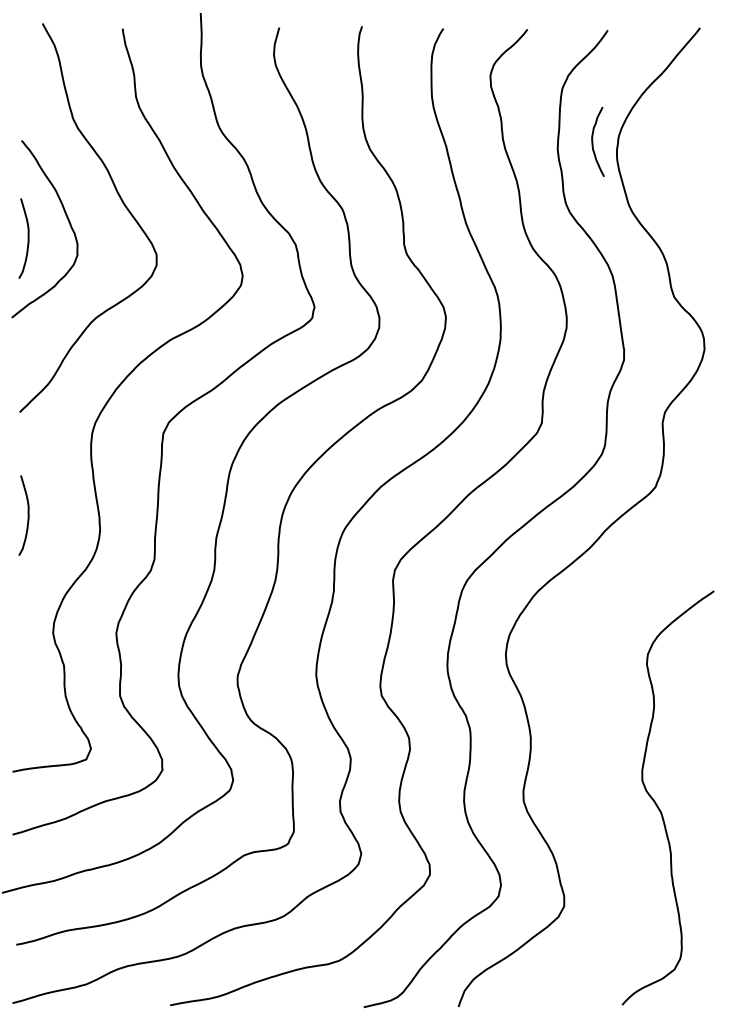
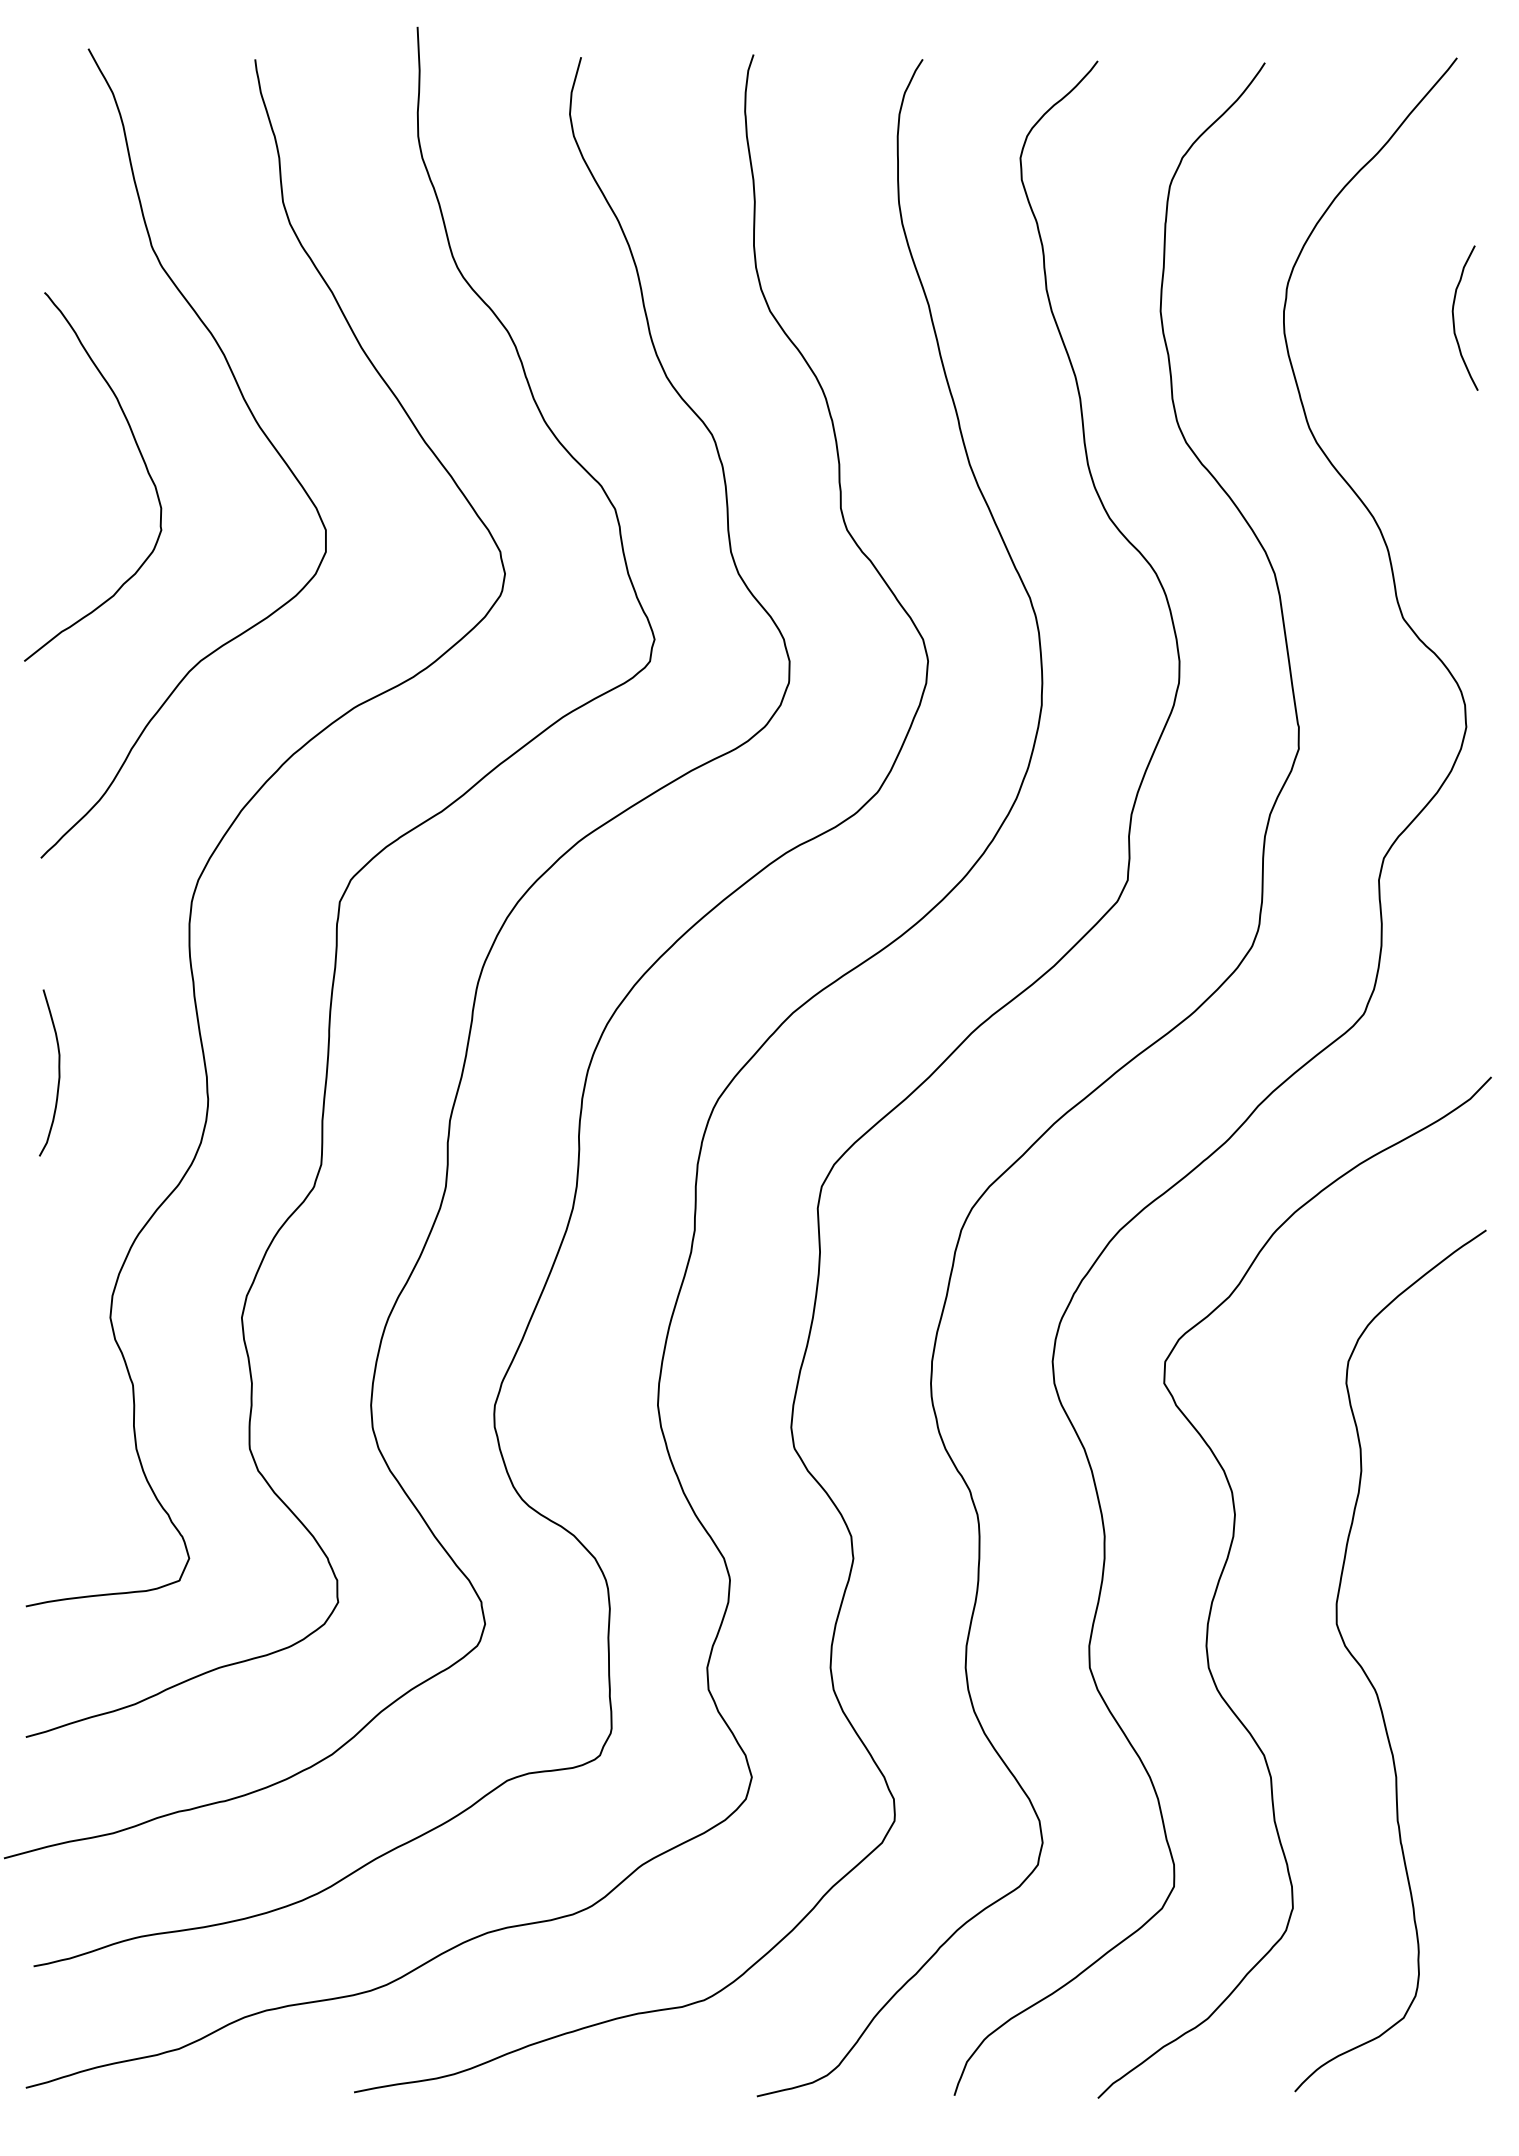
curve: (593, 141) -> (1455, 317), moved
curve: (27, 238) -> (57, 496), removed
curve: (590, 750) -> (1228, 1561), added

